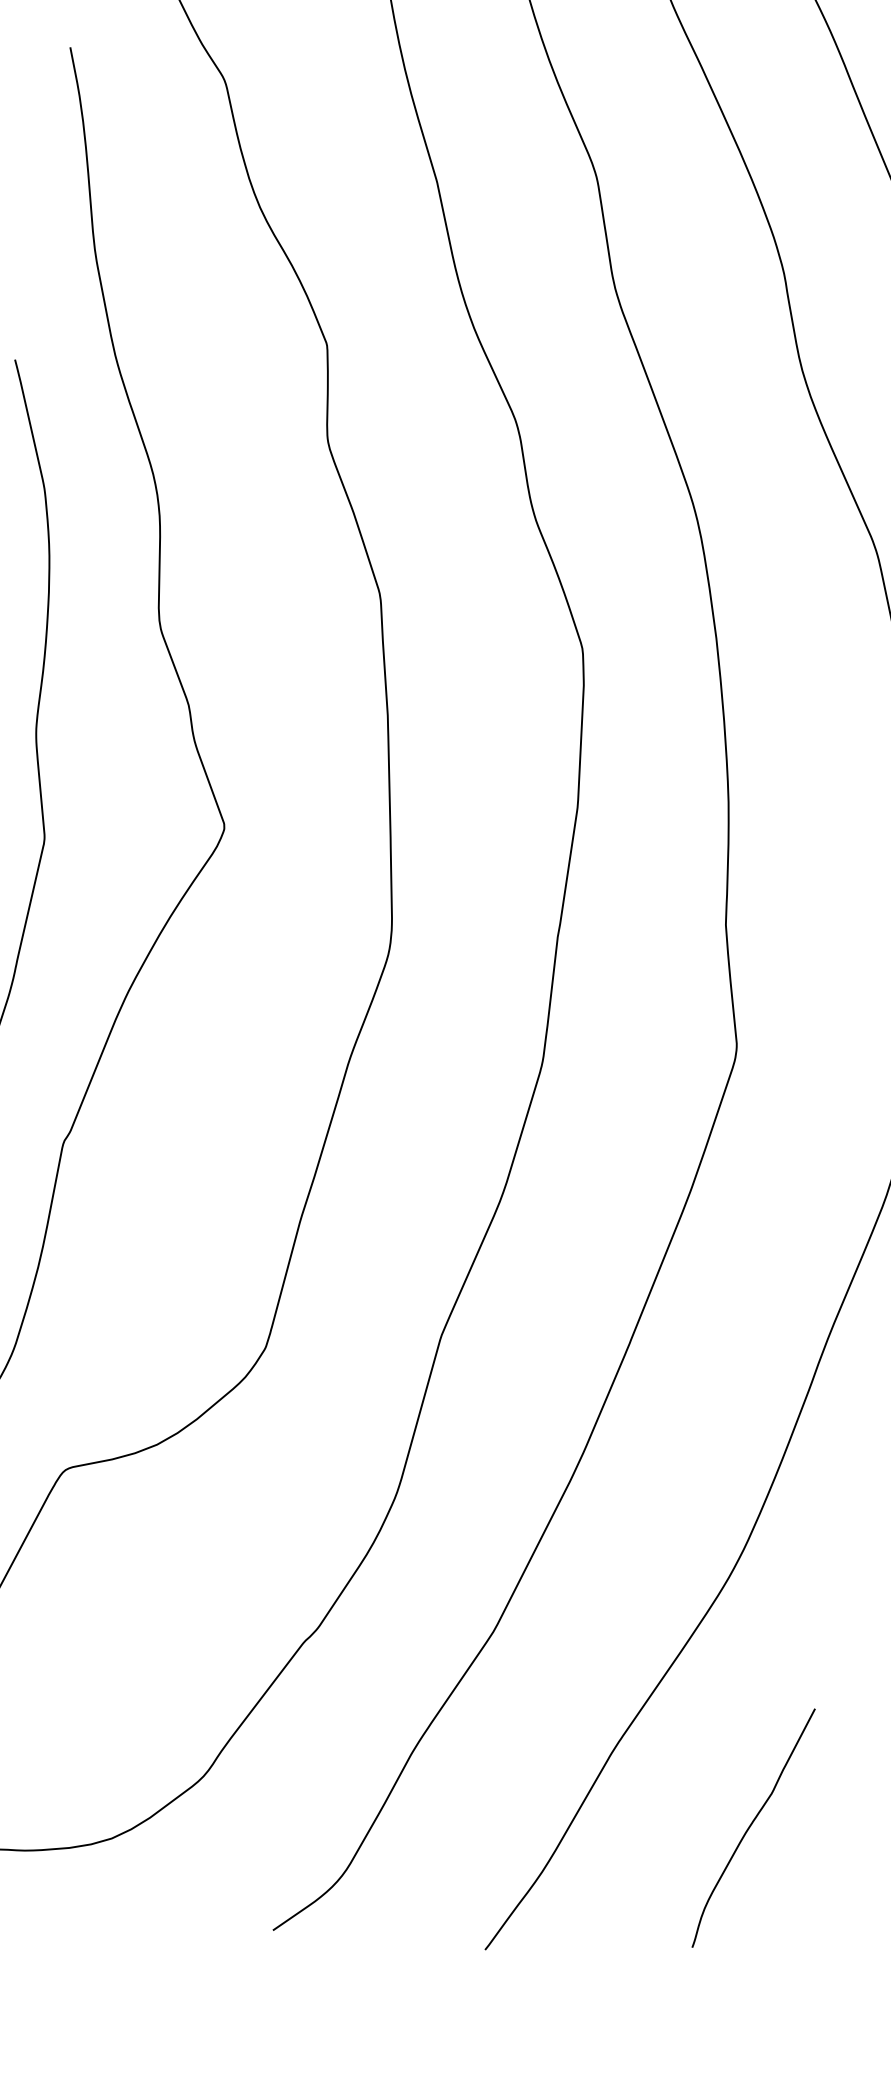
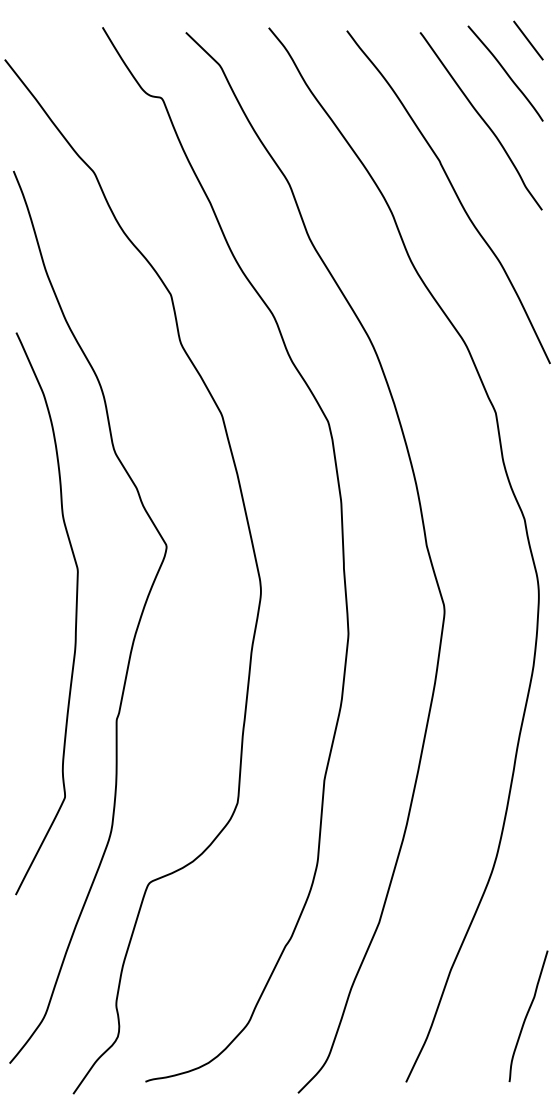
curve: (751, 1828) -> (527, 1016), moved

